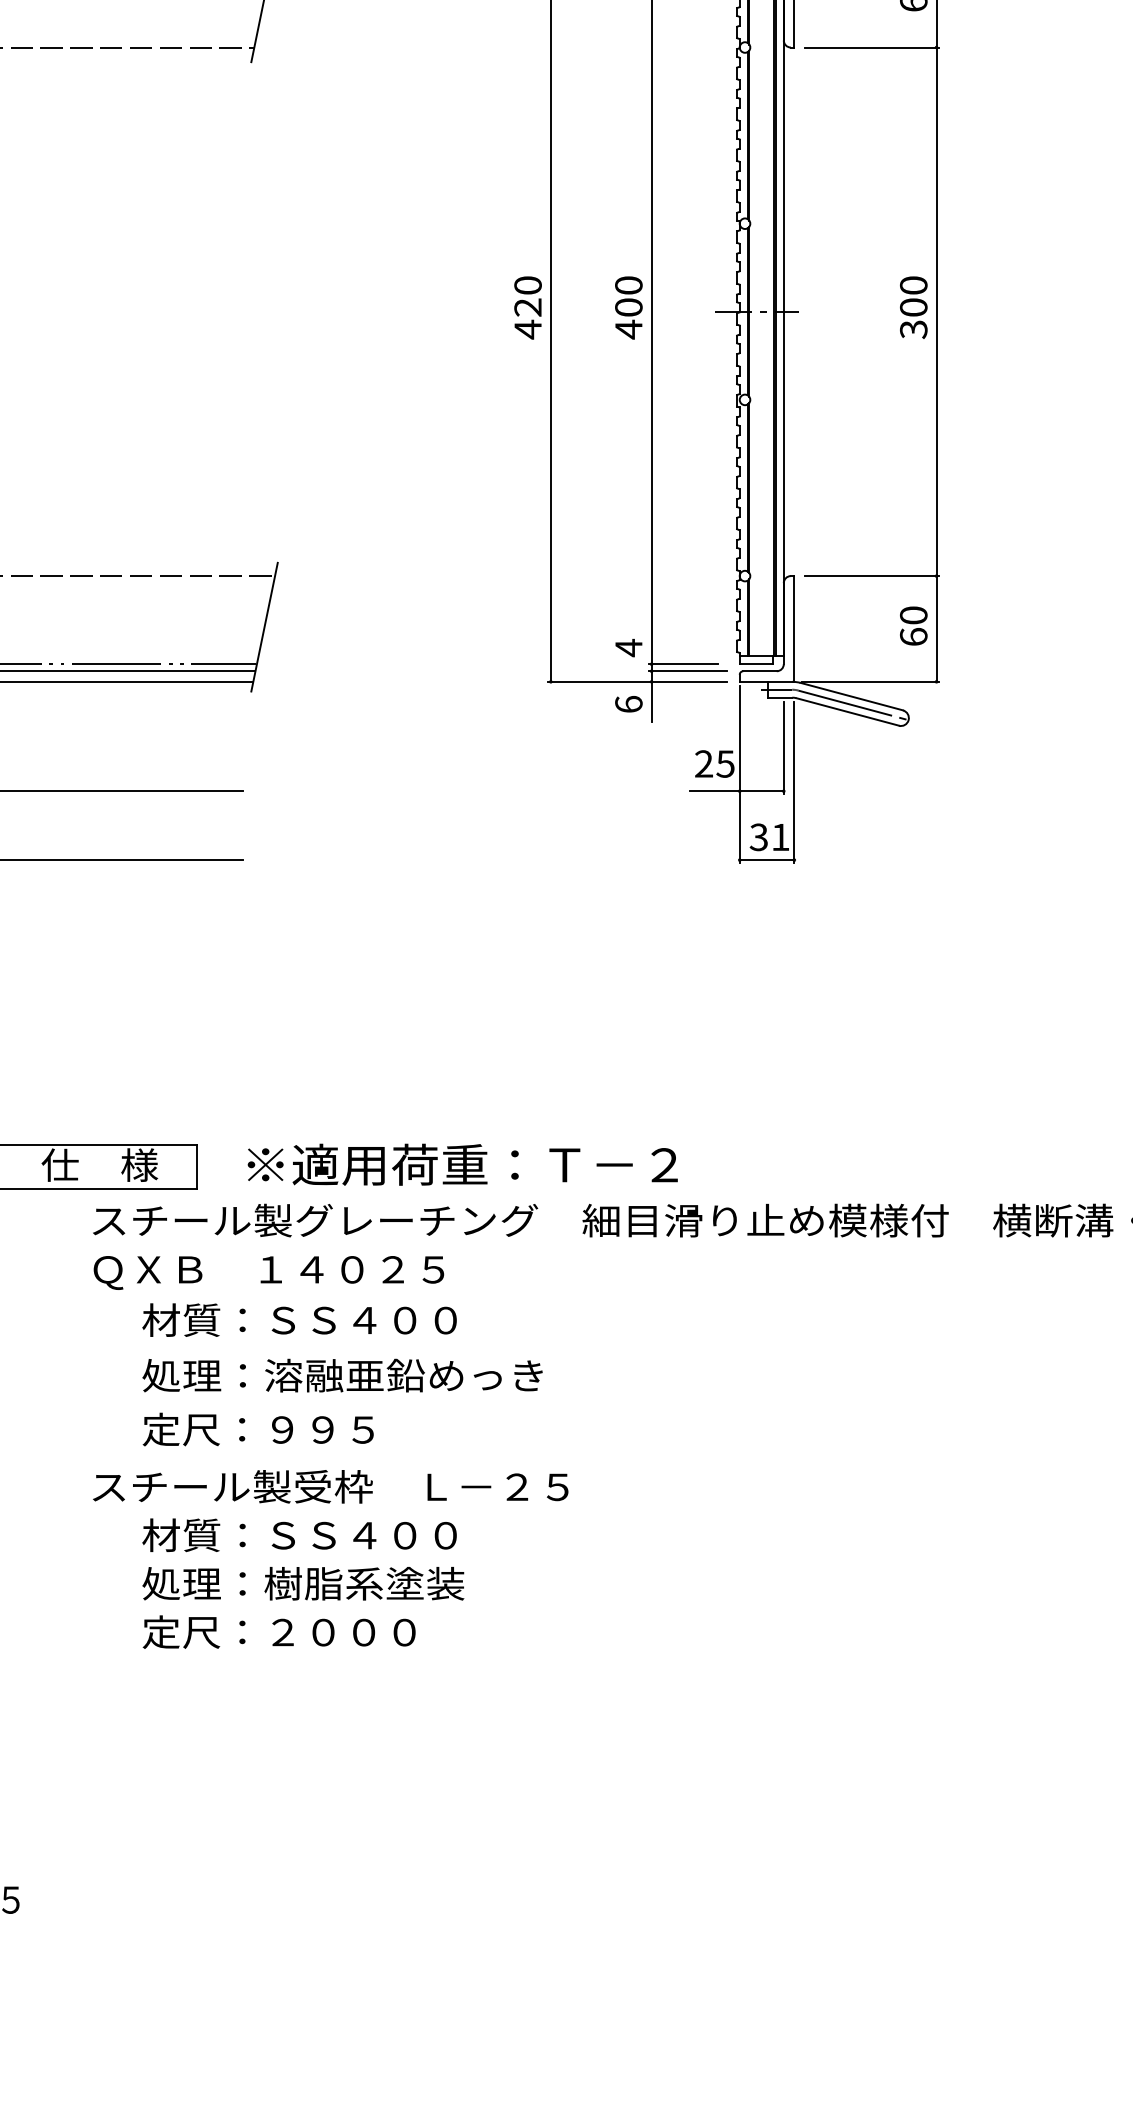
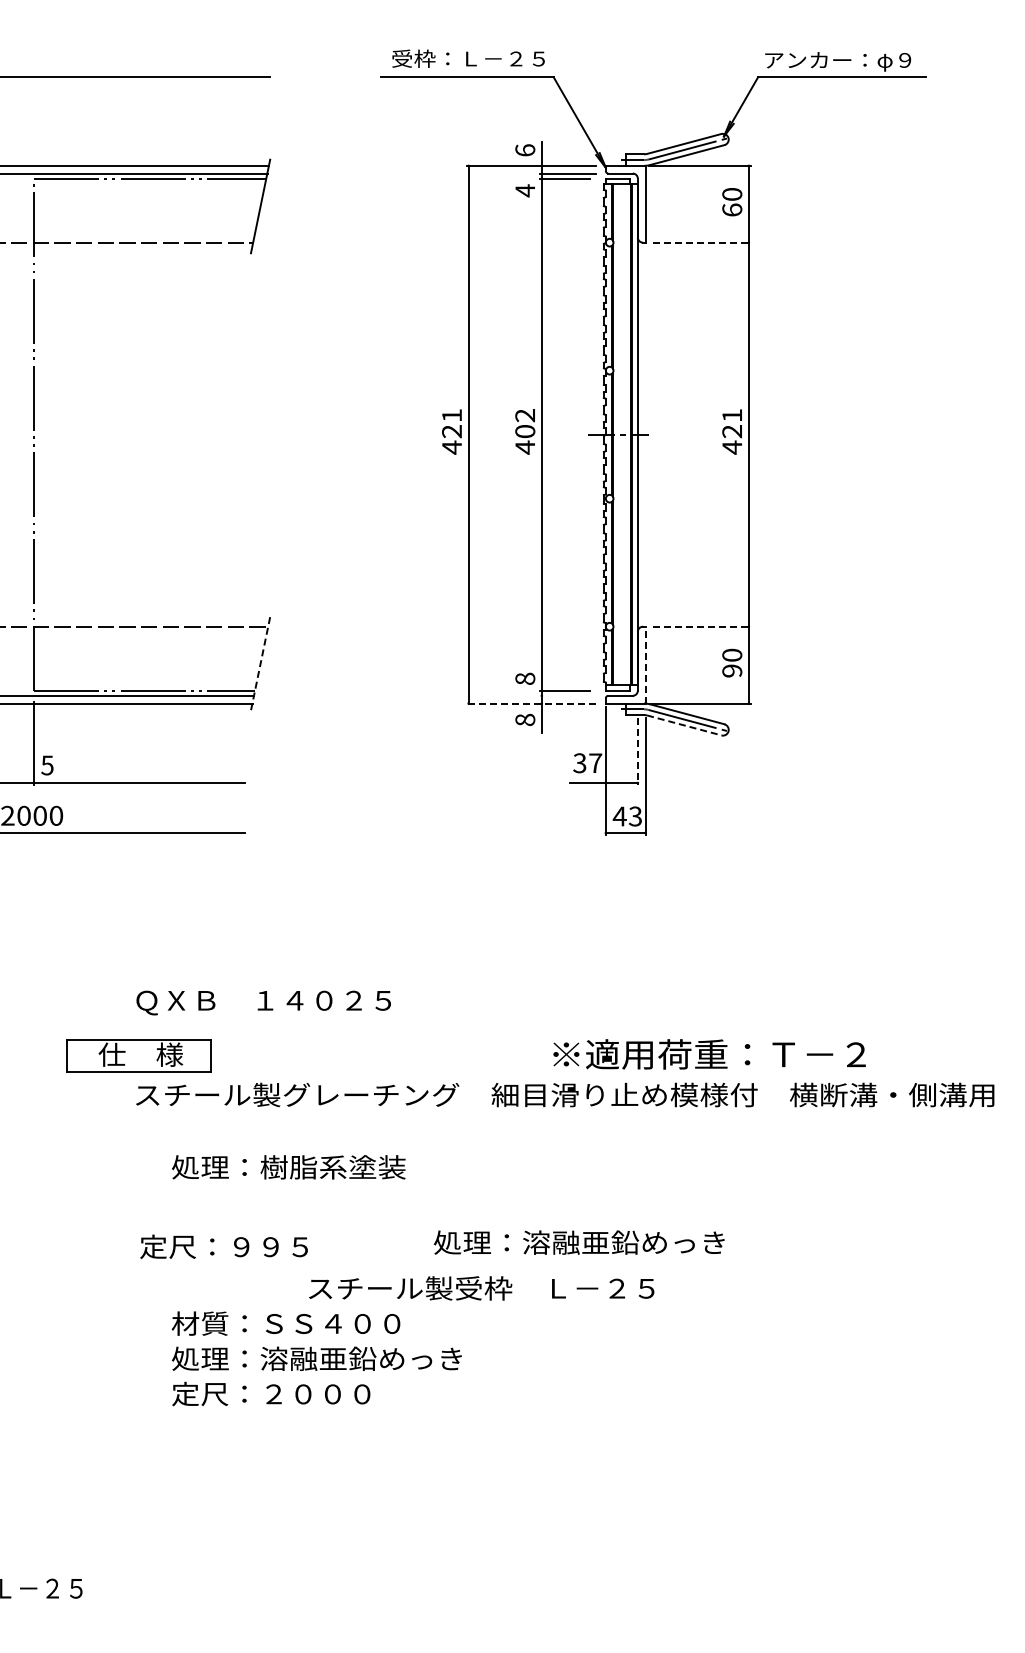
line: (871, 47) -> (701, 242), solid -> dashed
text: (528, 285) -> (452, 415), 420 -> 421
text: (629, 285) -> (525, 415), 400 -> 402
text: (914, 307) -> (732, 431), 300 -> 421
line: (871, 575) -> (701, 626), solid -> dashed
line: (264, 626) -> (260, 663), solid -> dashed
line: (794, 628) -> (645, 664), solid -> dashed
text: (914, 636) -> (732, 670), 60 -> 90
text: (629, 647) -> (525, 678), 4 -> 8
line: (686, 670) -> (567, 695), removed
line: (637, 681) -> (531, 703), solid -> dashed
text: (629, 703) -> (525, 719), 6 -> 8
line: (847, 712) -> (684, 725), solid -> dashed
line: (783, 747) -> (637, 751), solid -> dashed
text: (714, 764) -> (587, 763), 25 -> 37
text: (768, 837) -> (626, 816), 31 -> 43
text: (462, 1164) -> (709, 1054), moved
text: (268, 1272) -> (263, 1002), moved
text: (302, 1320) -> (288, 1167), 材質：ＳＳ４００ -> 処理：樹脂系塗装
text: (341, 1375) -> (578, 1242), moved
text: (257, 1429) -> (223, 1246), moved
text: (330, 1486) -> (481, 1288), moved
text: (402, 1583) -> (360, 1358), 処理：樹脂系塗装 -> 処理：溶融亜鉛めっき

